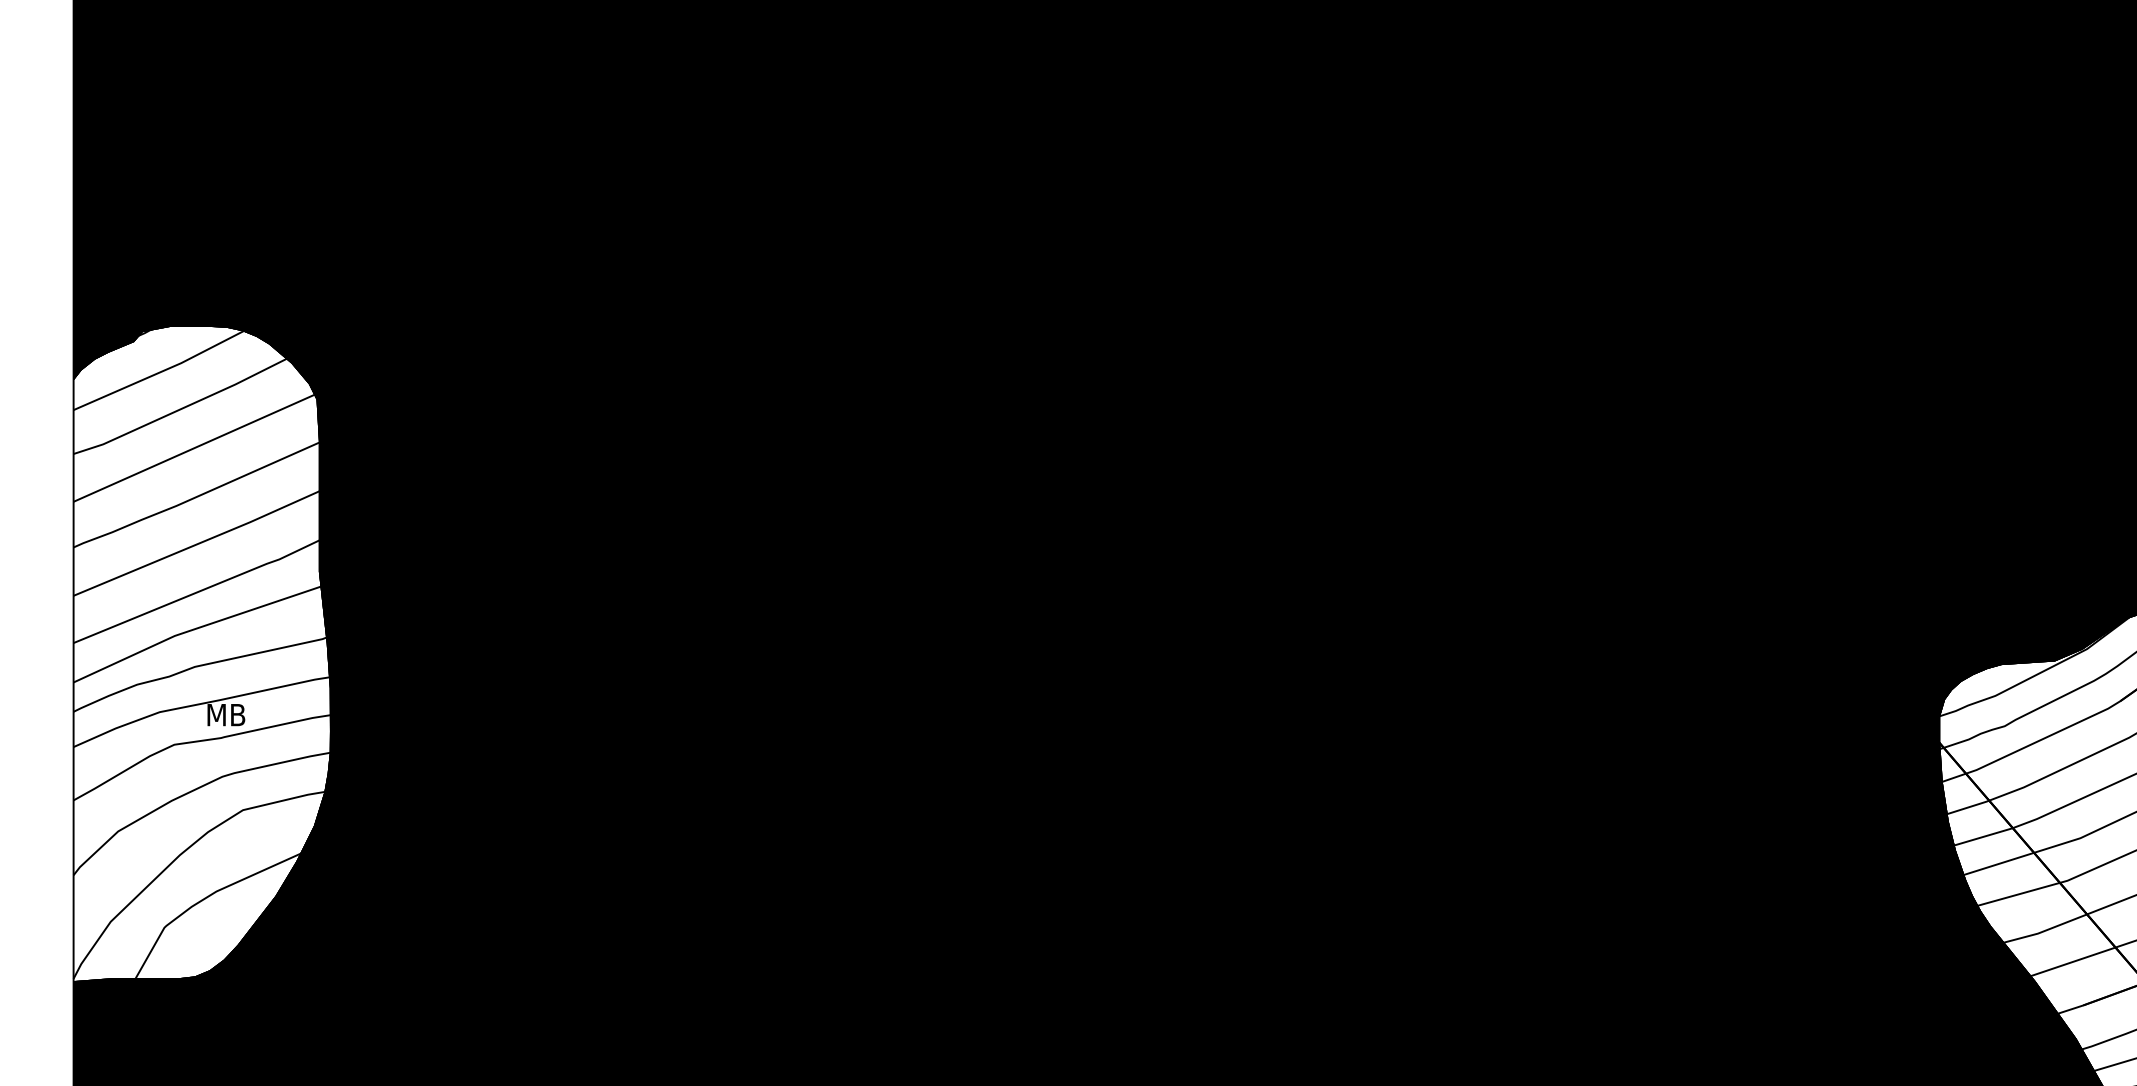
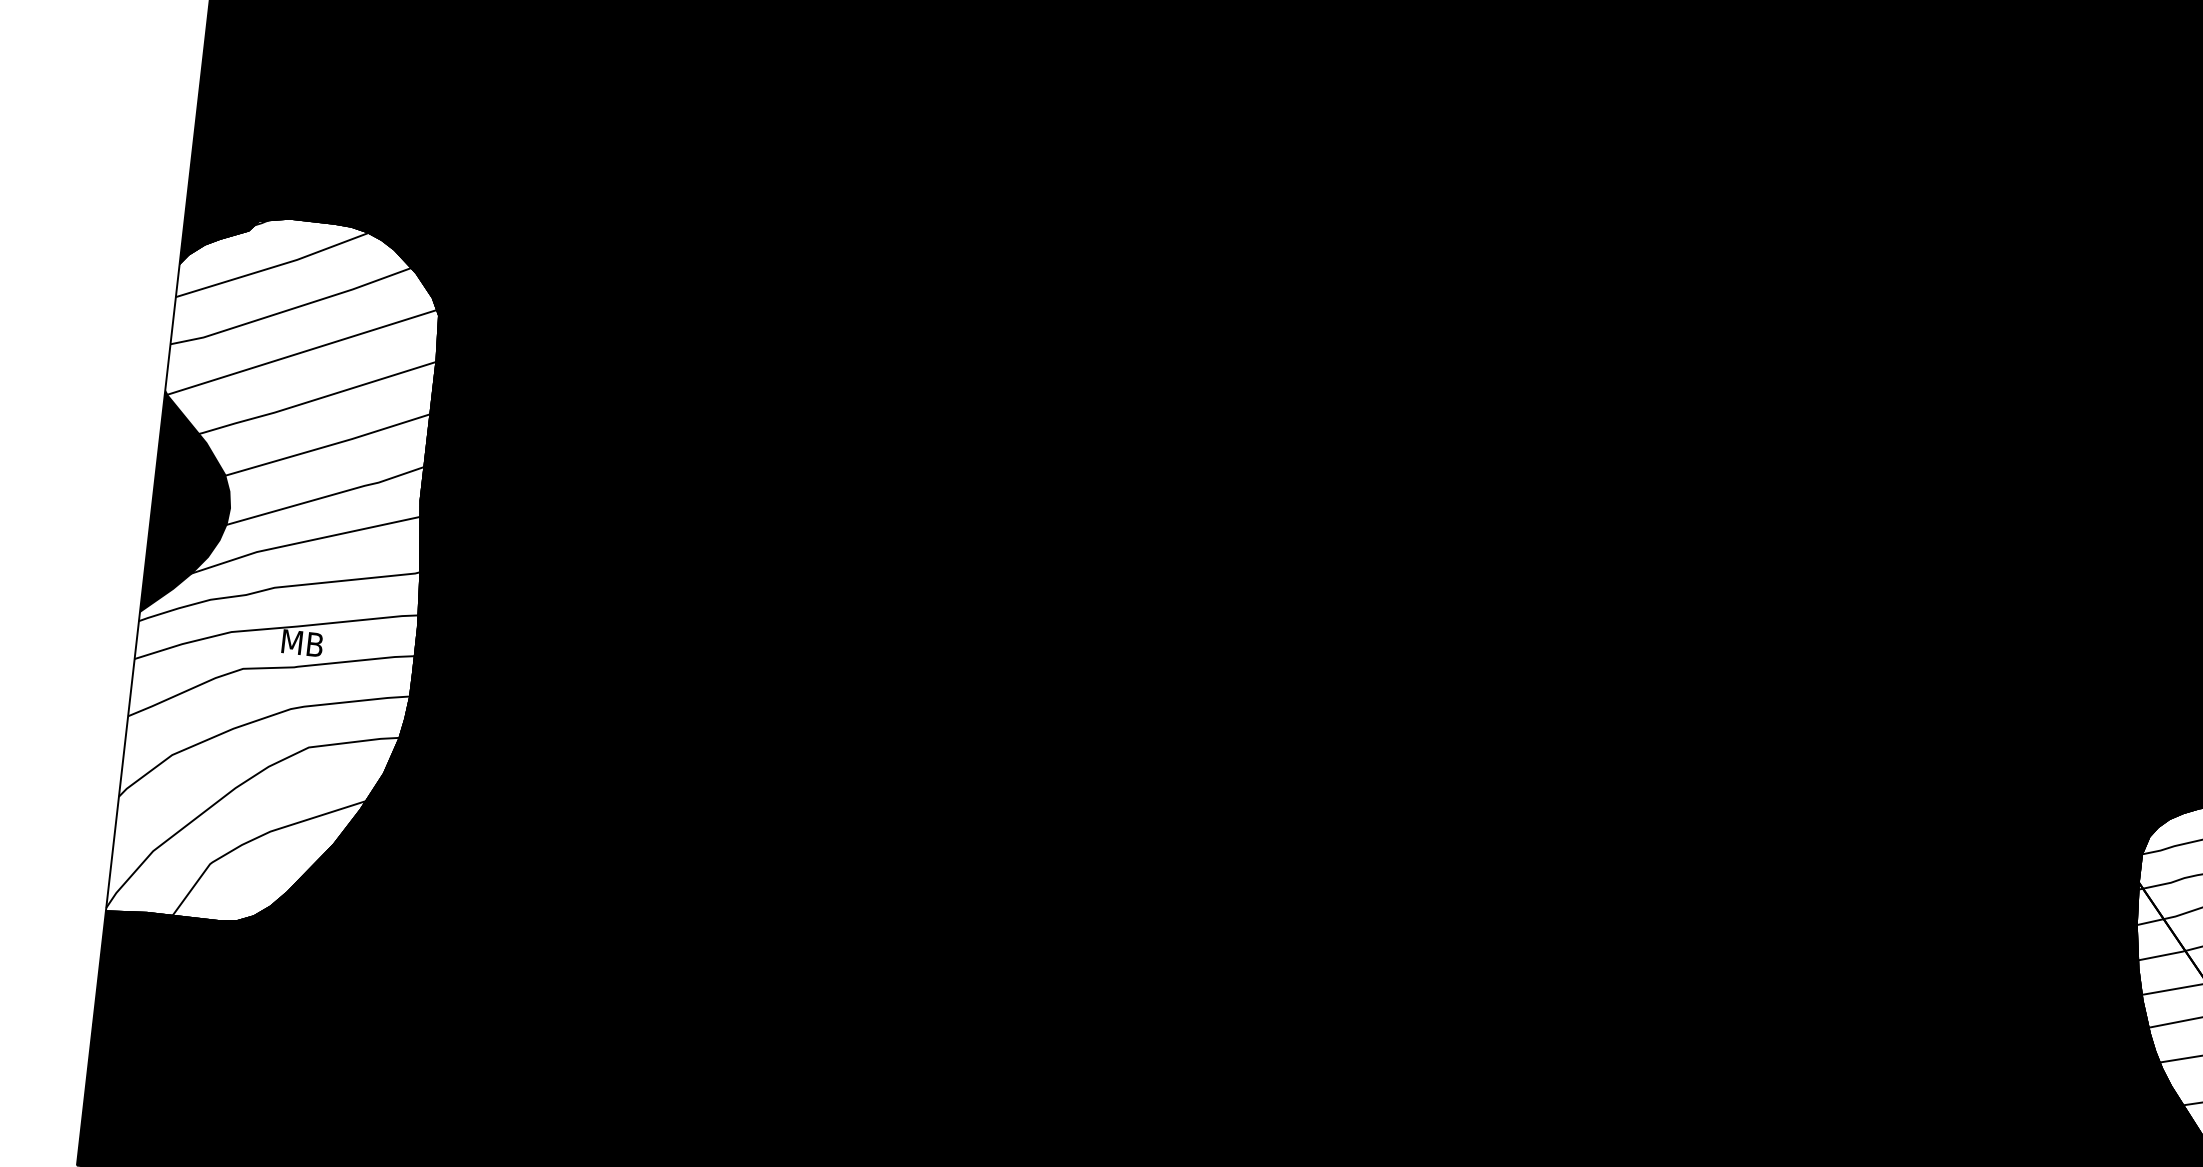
fill: (109, 599) -> (191, 504), added

